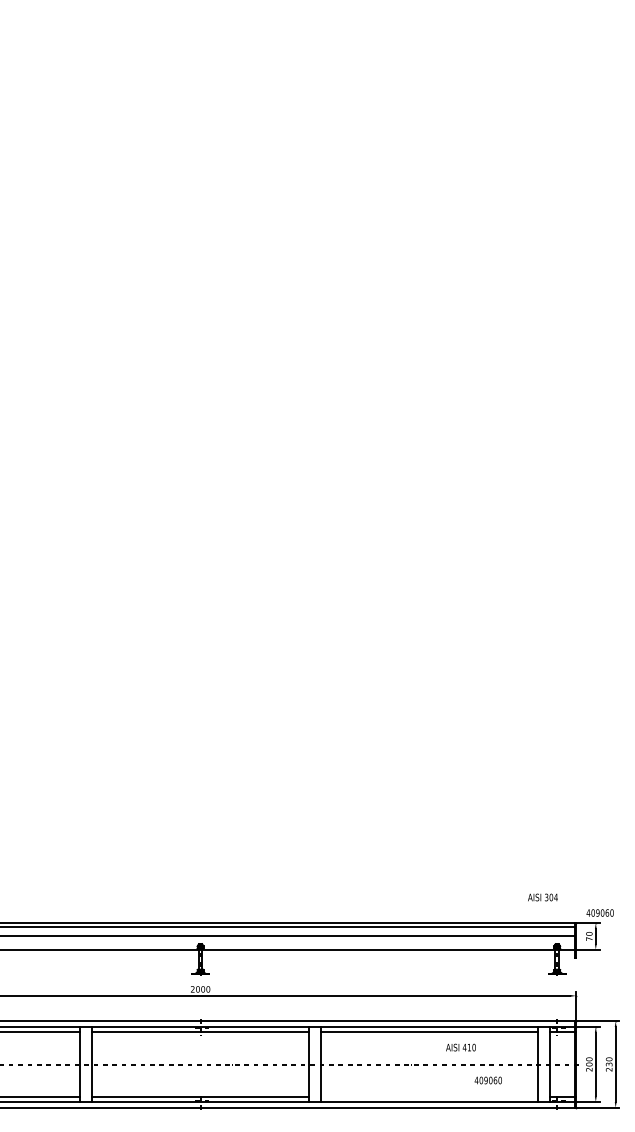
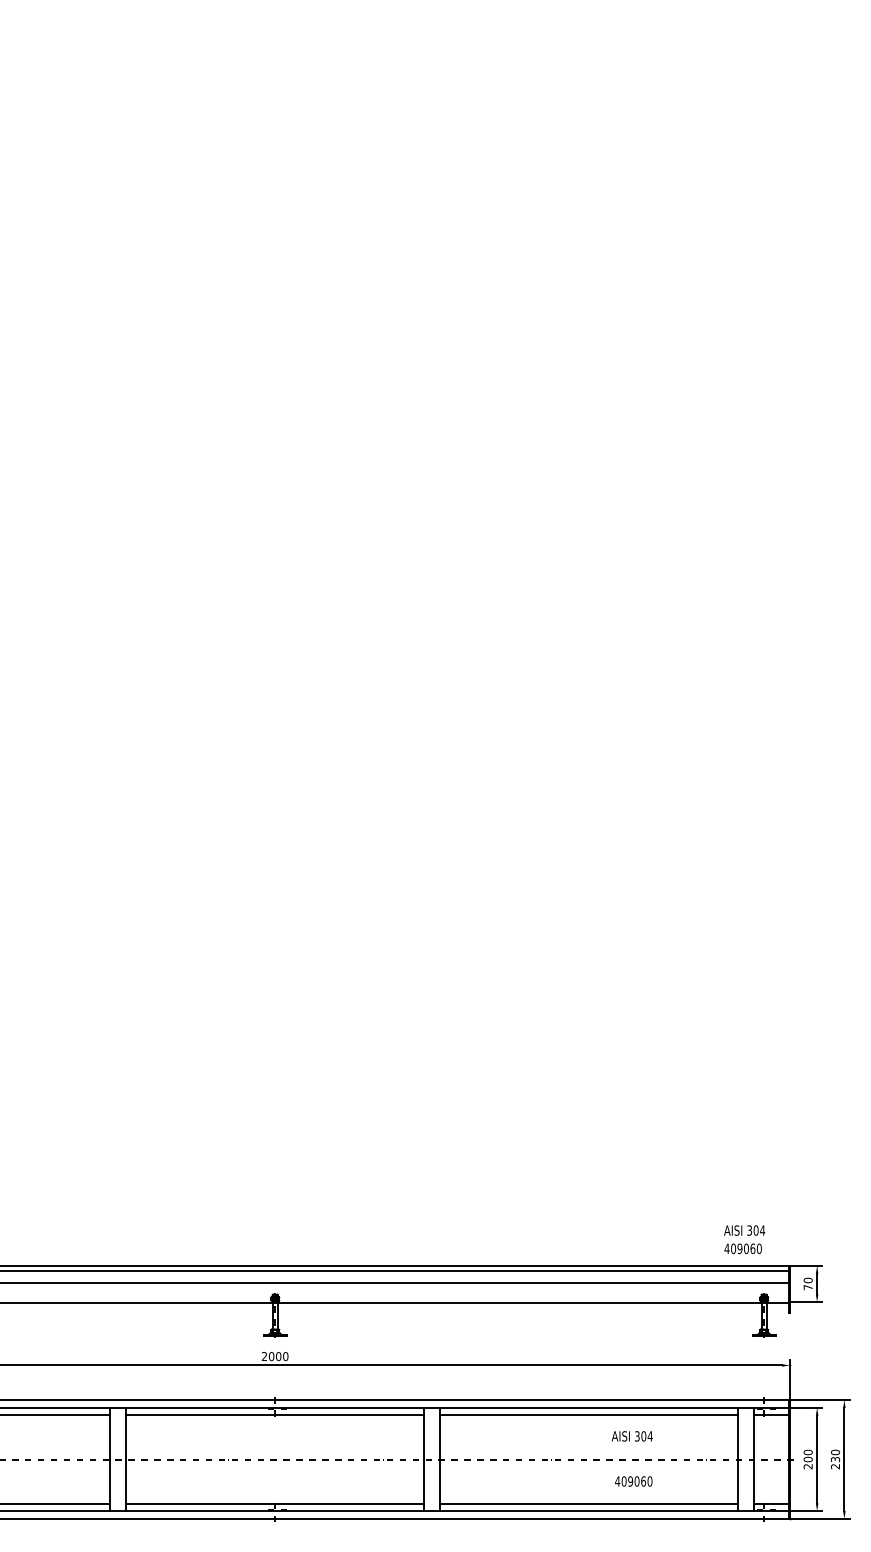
text: (599, 912) -> (742, 1248), moved
text: (469, 1047) -> (643, 1436), 410 -> 304
text: (488, 1080) -> (633, 1481), moved
line: (429, 1096) -> (588, 1503), added

